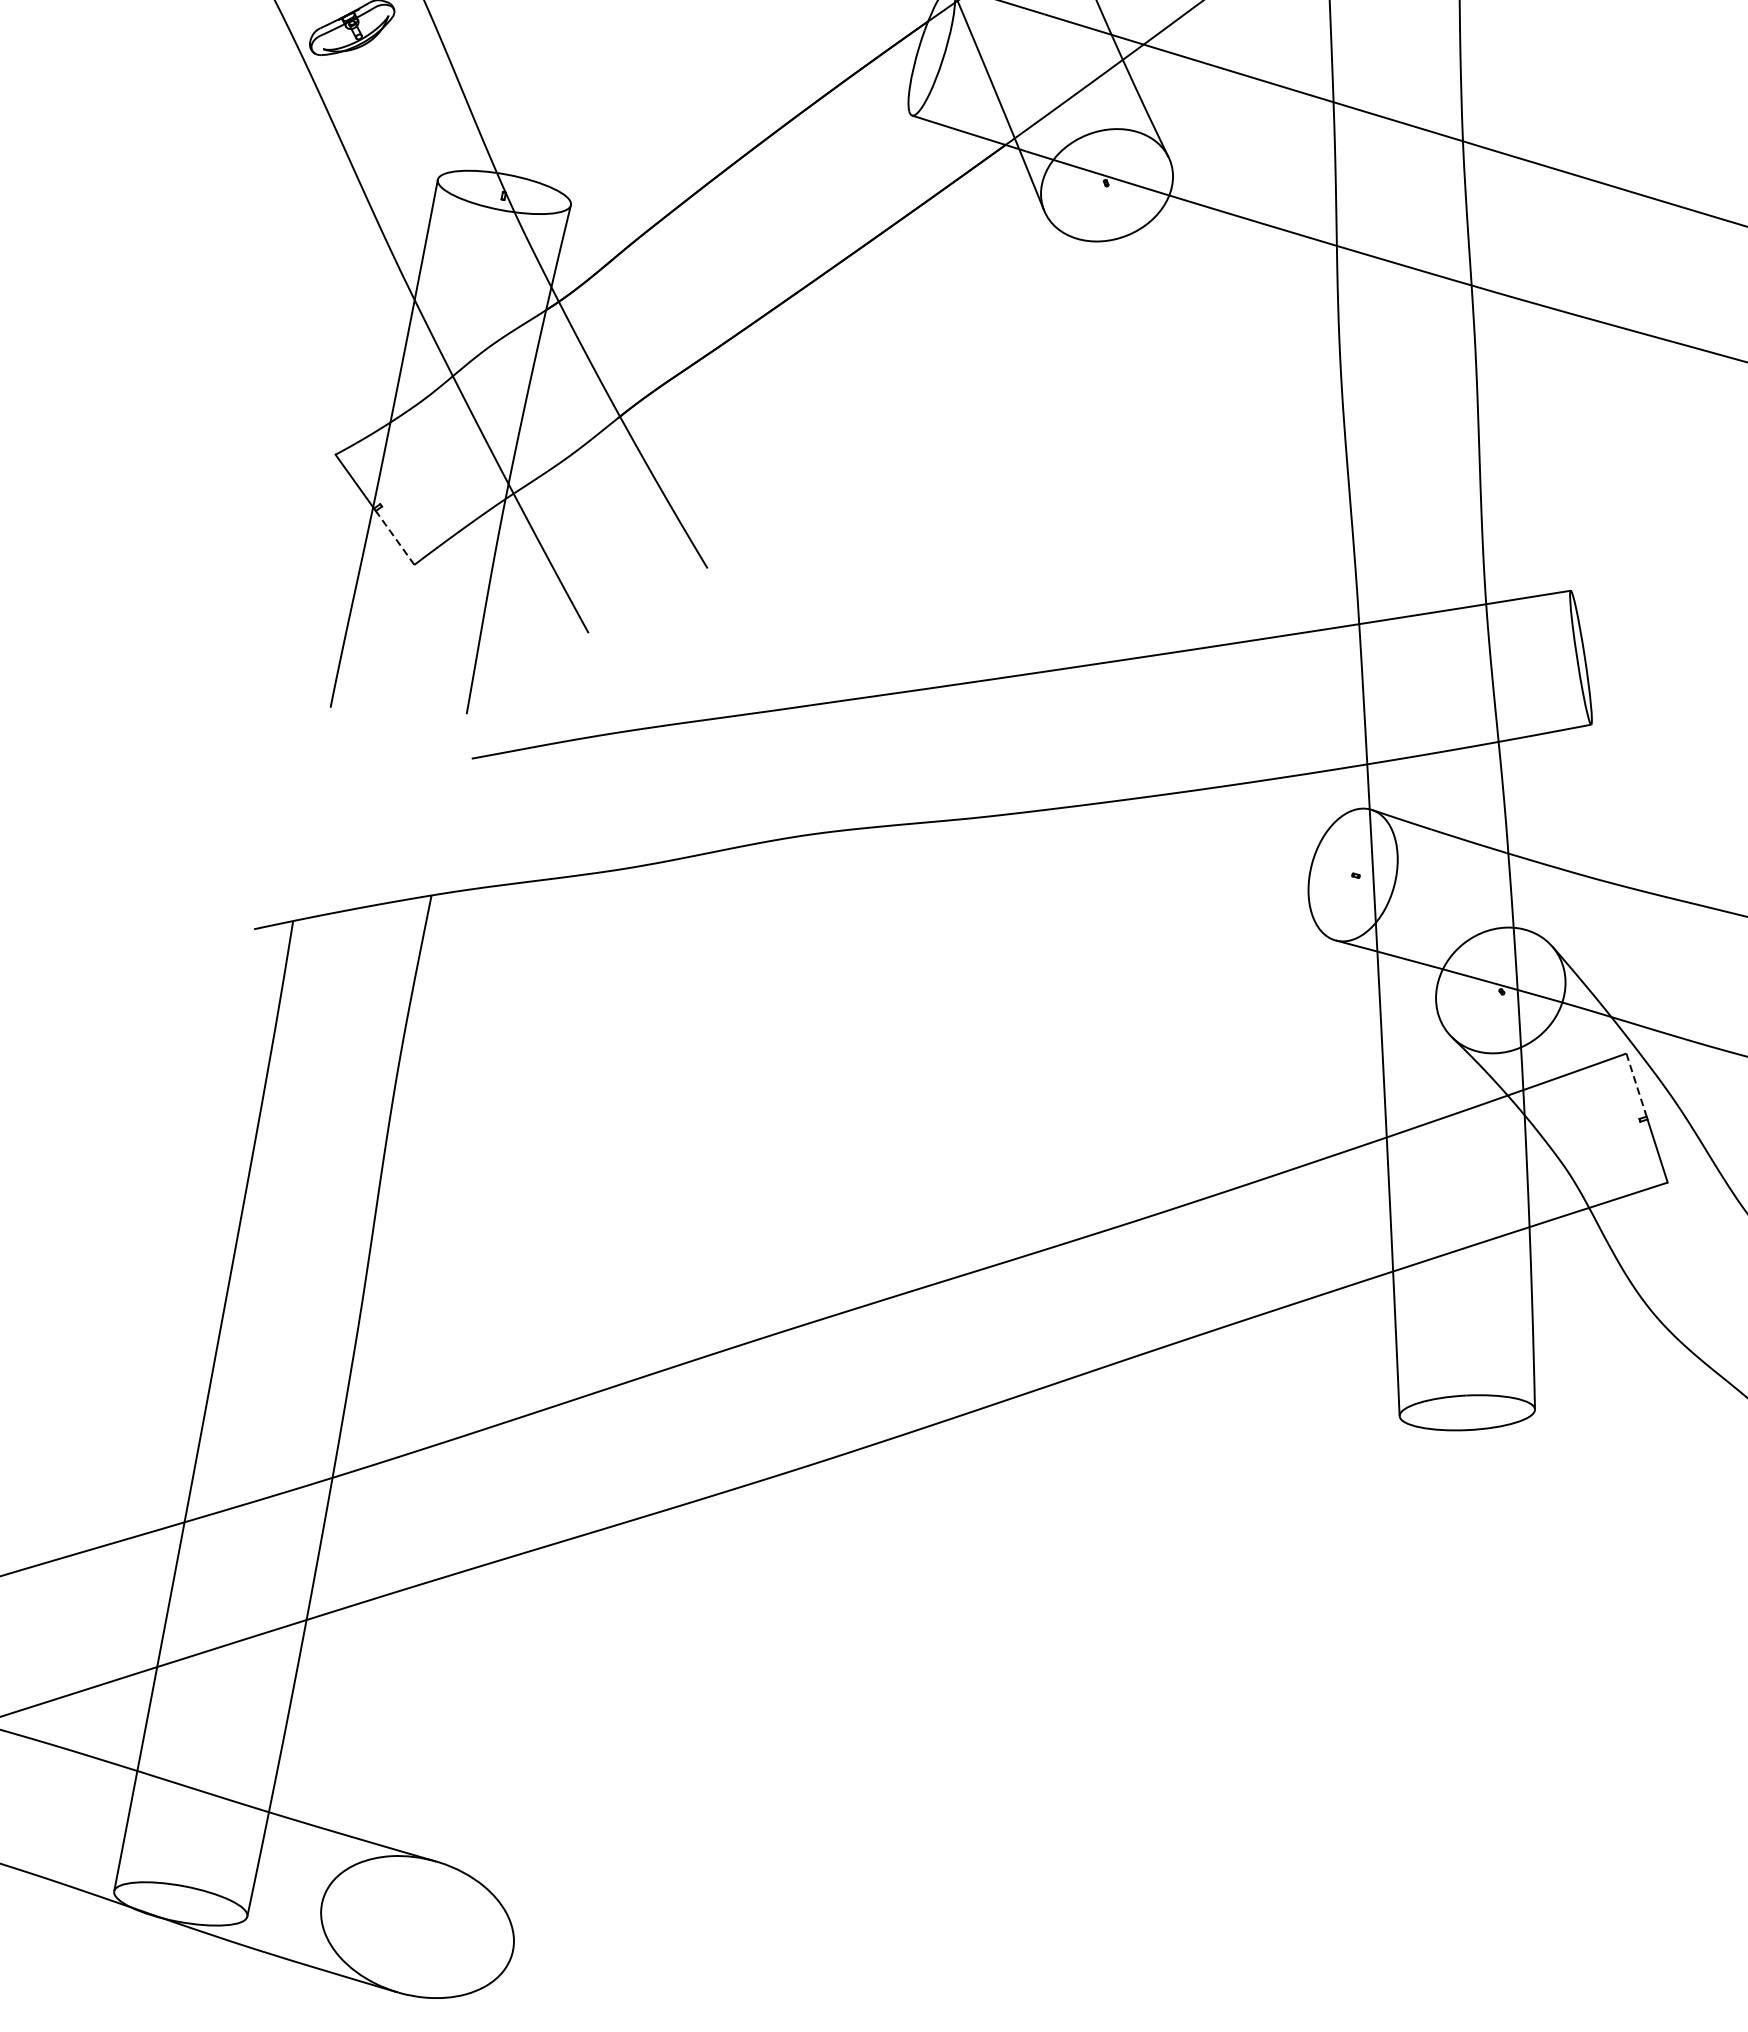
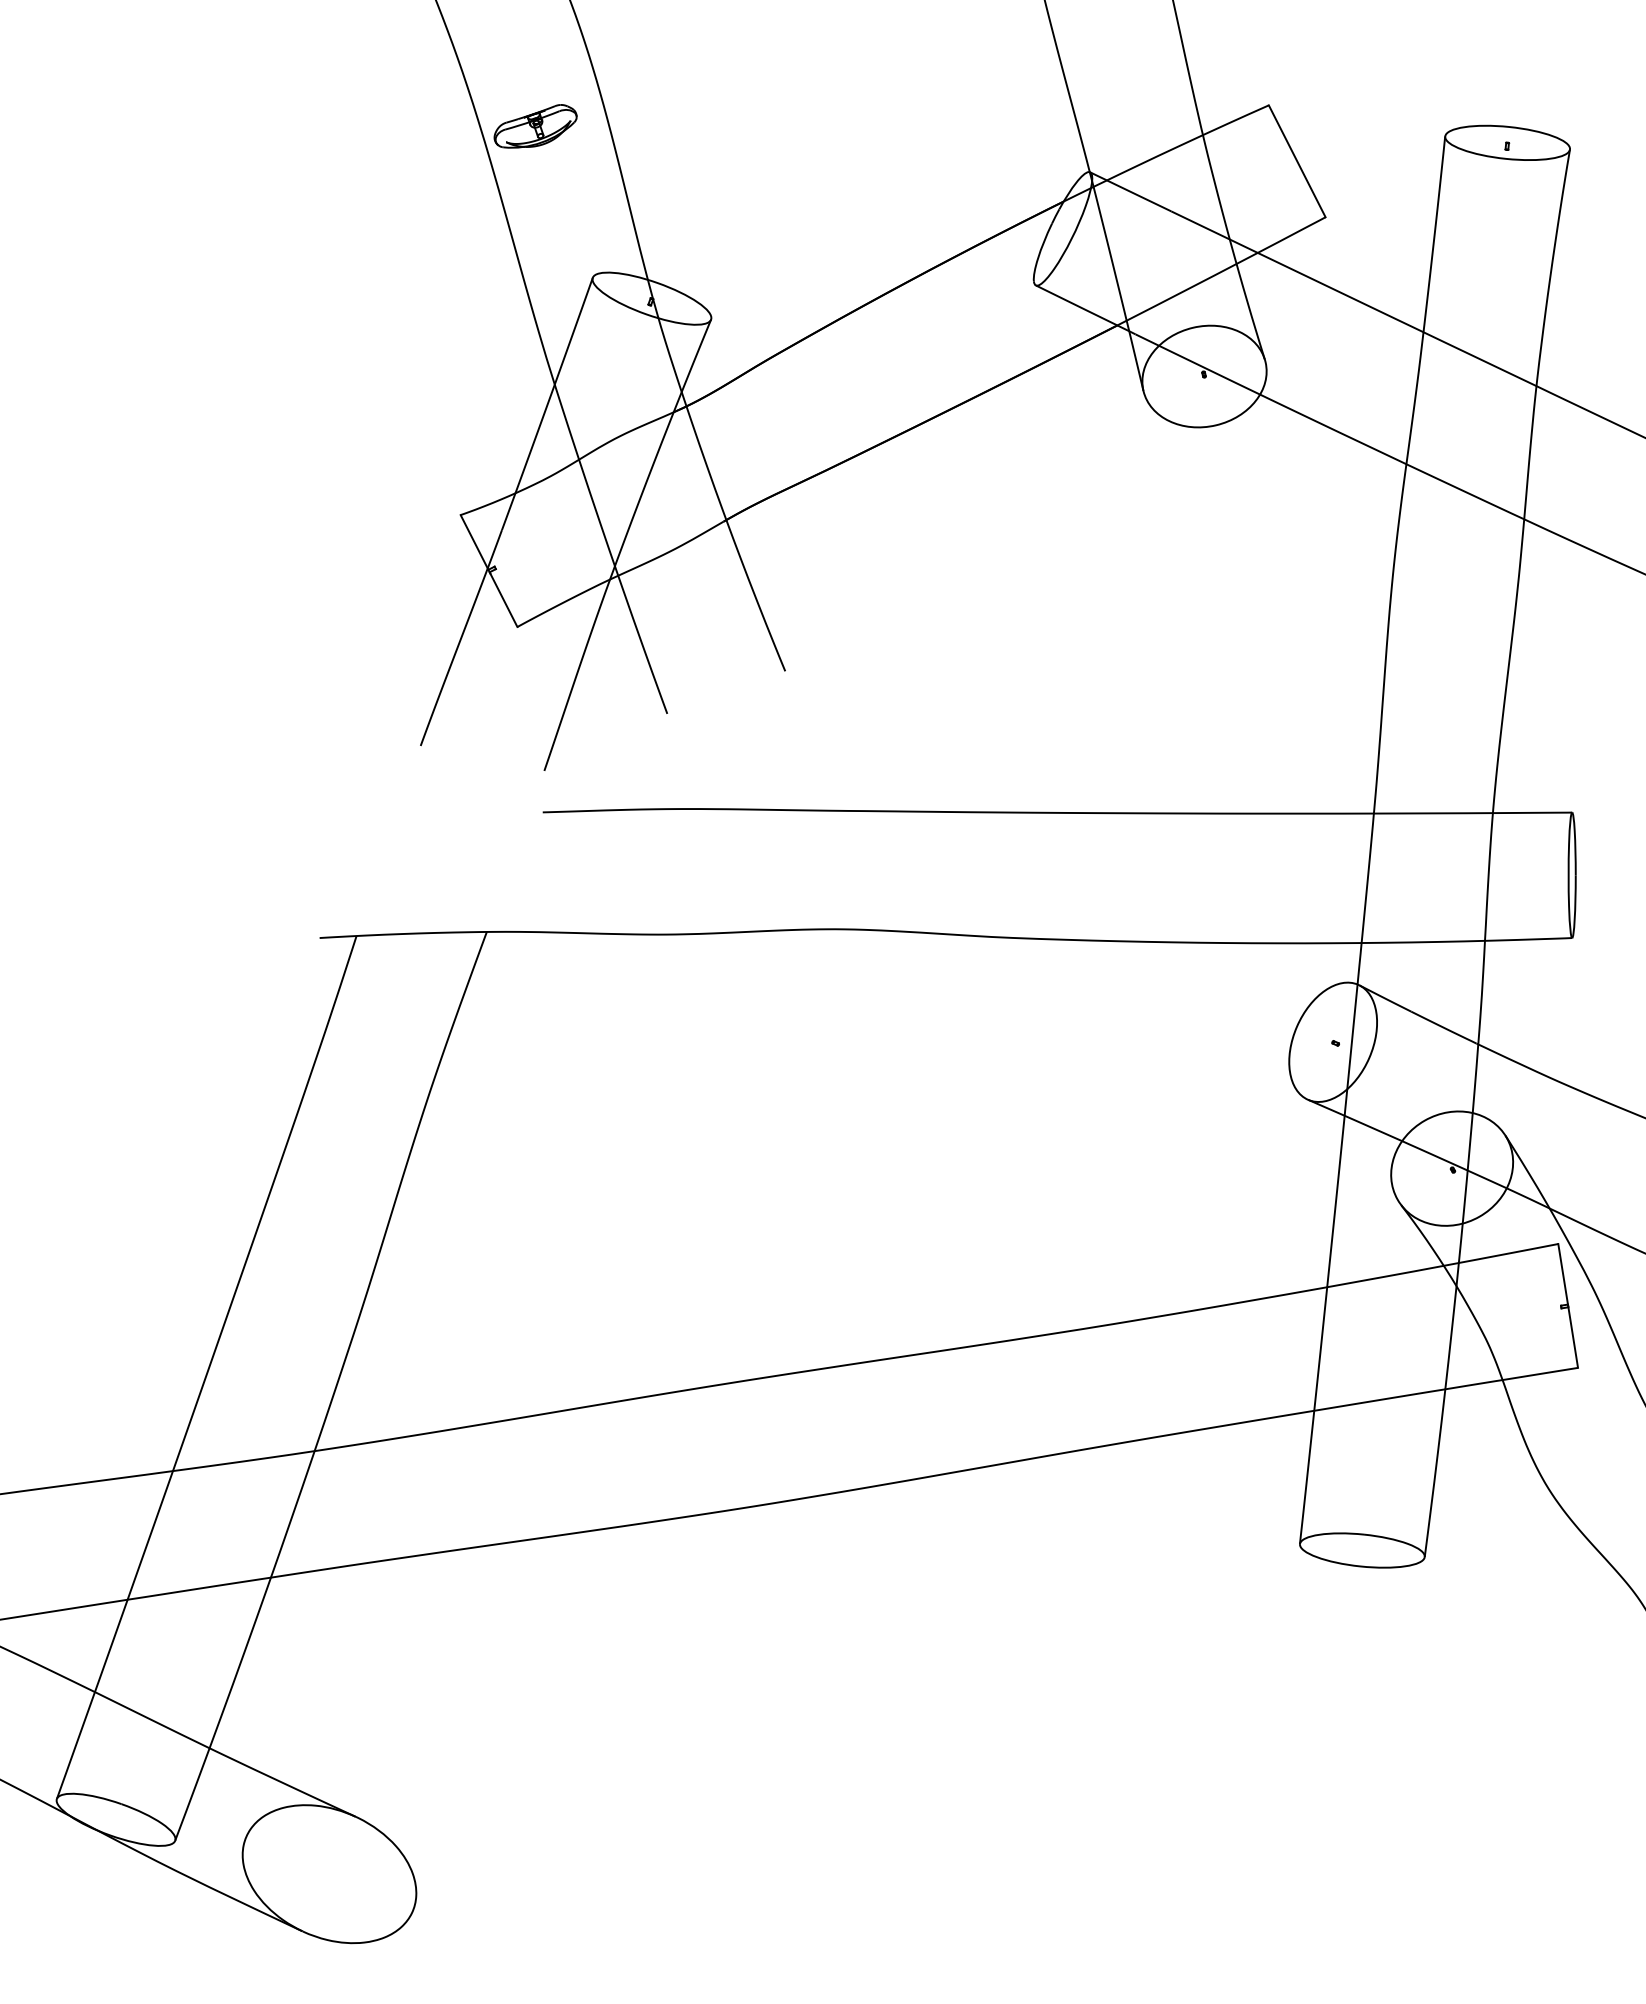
line: (395, 538) -> (503, 600), dashed -> solid
line: (1637, 1086) -> (1563, 1275), dashed -> solid

